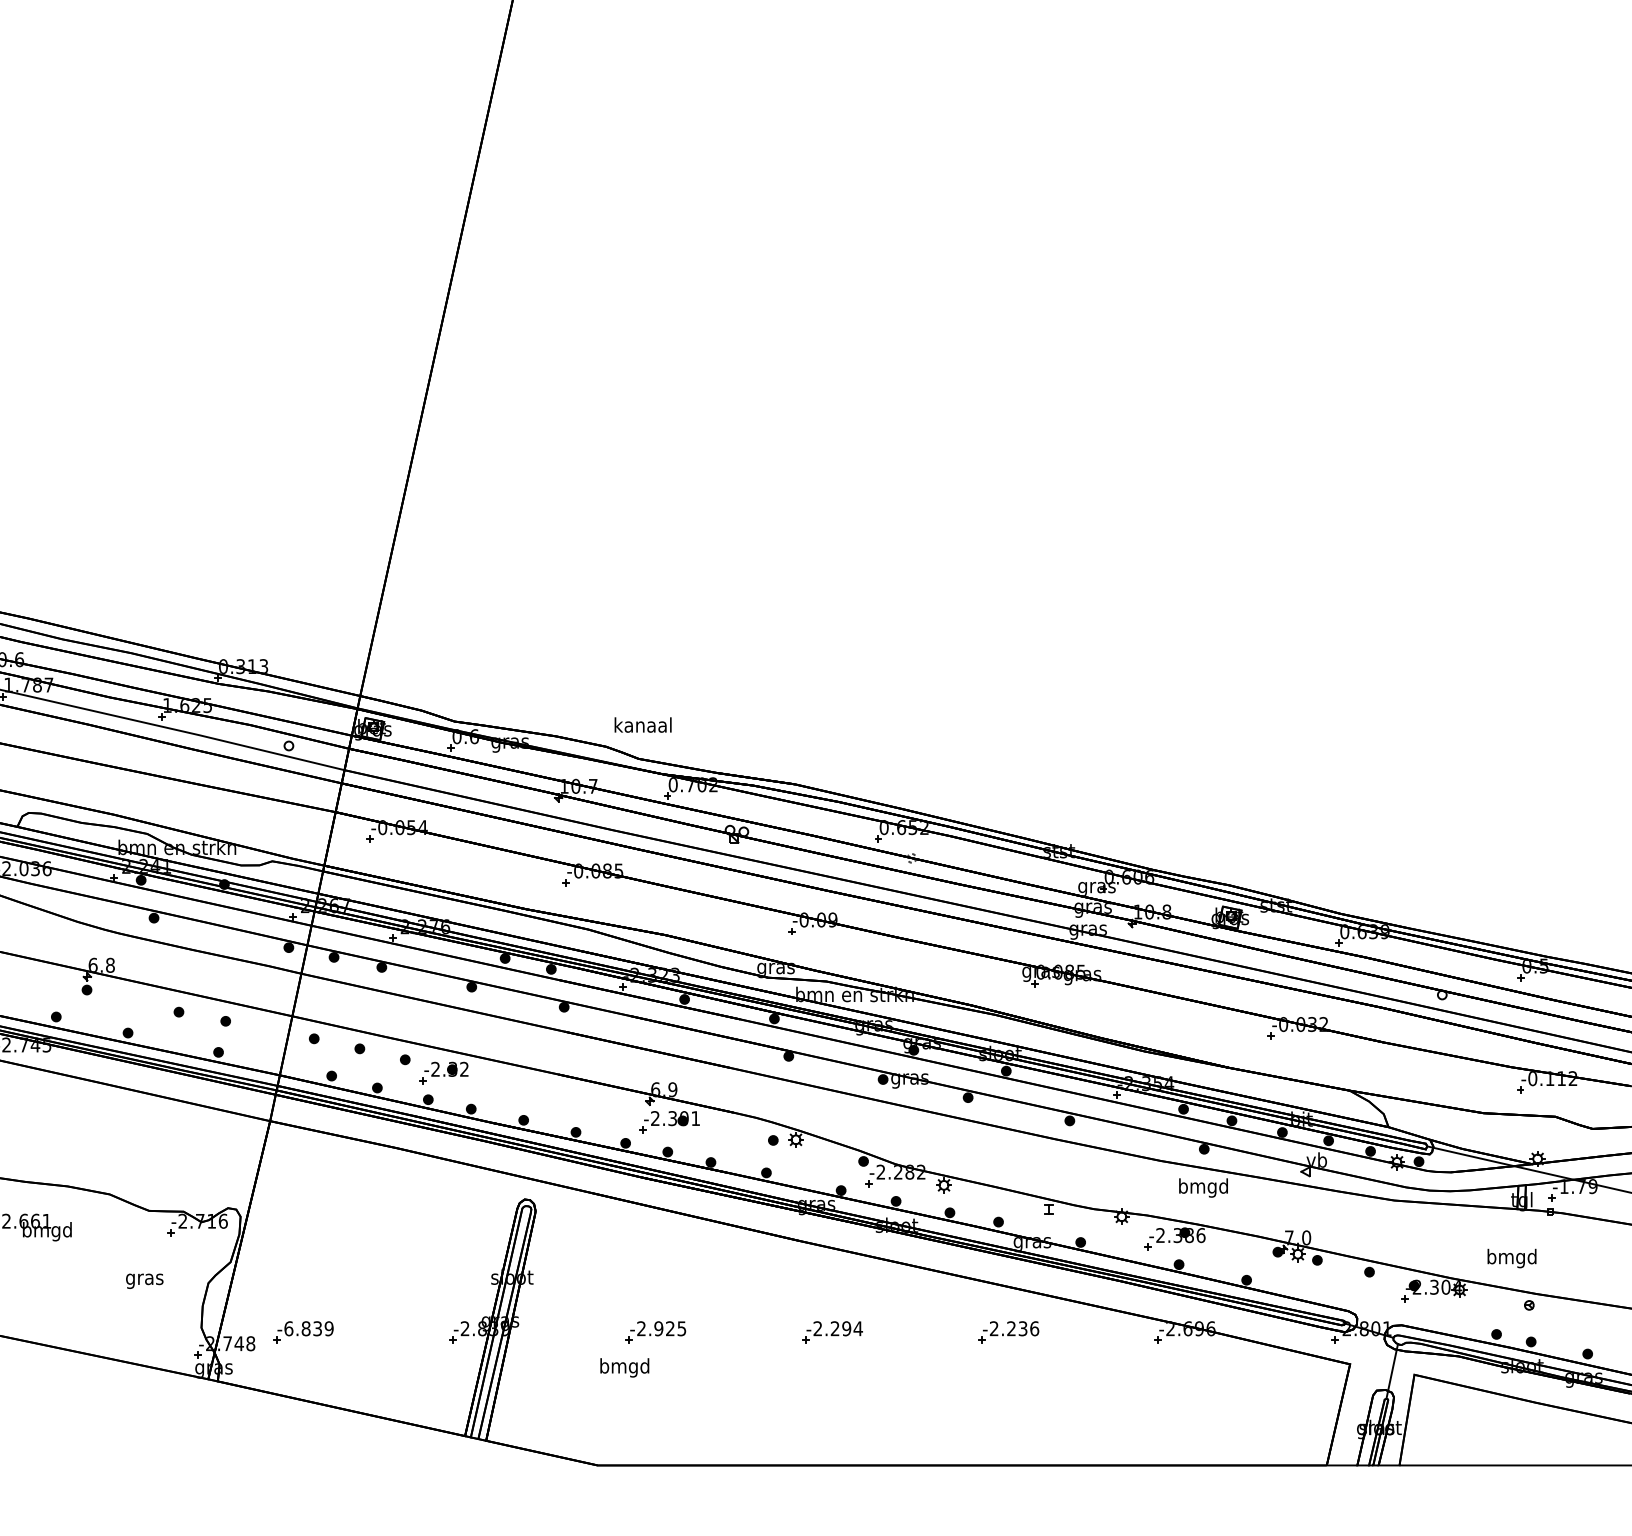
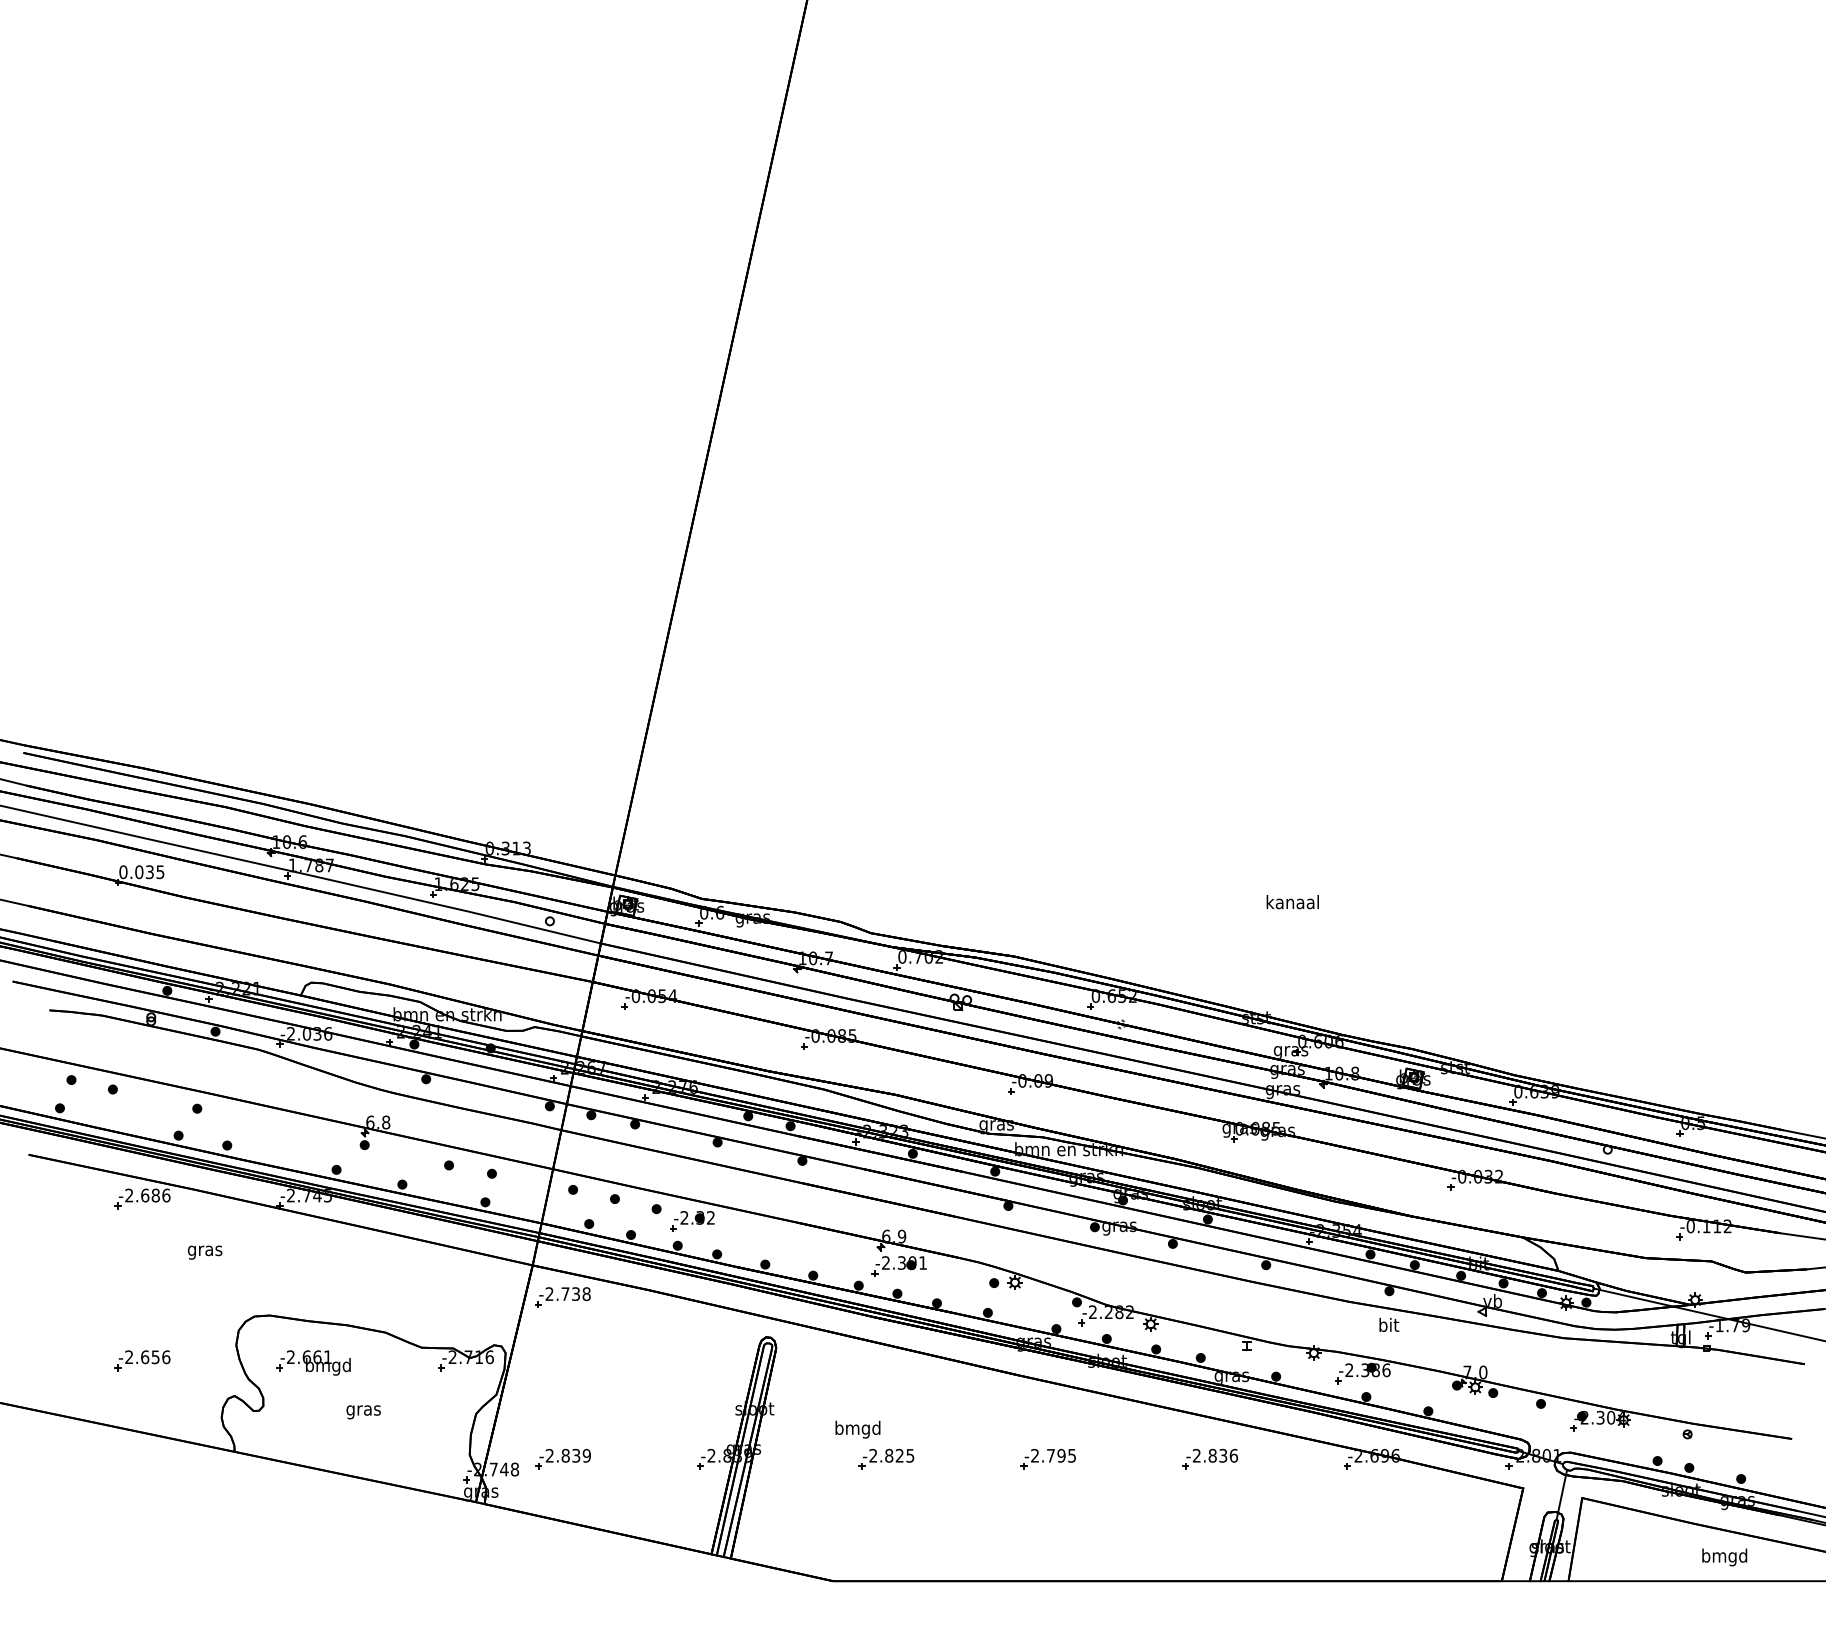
text: (642, 725) -> (1292, 902), moved
part: (302, 1156) -> (562, 1297), added
text: (1203, 1187) -> (1388, 1326), bmgd -> bit
text: (1511, 1258) -> (1724, 1557), moved
text: (144, 1281) -> (363, 1412), moved
text: (288, 1328) -> (549, 1455), -6.839 -> -2.839
text: (659, 1328) -> (889, 1455), -2.925 -> -2.825
text: (846, 1328) -> (1061, 1455), -2.294 -> -2.795
text: (1011, 1328) -> (1212, 1455), -2.236 -> -2.836
text: (624, 1367) -> (857, 1429), moved

